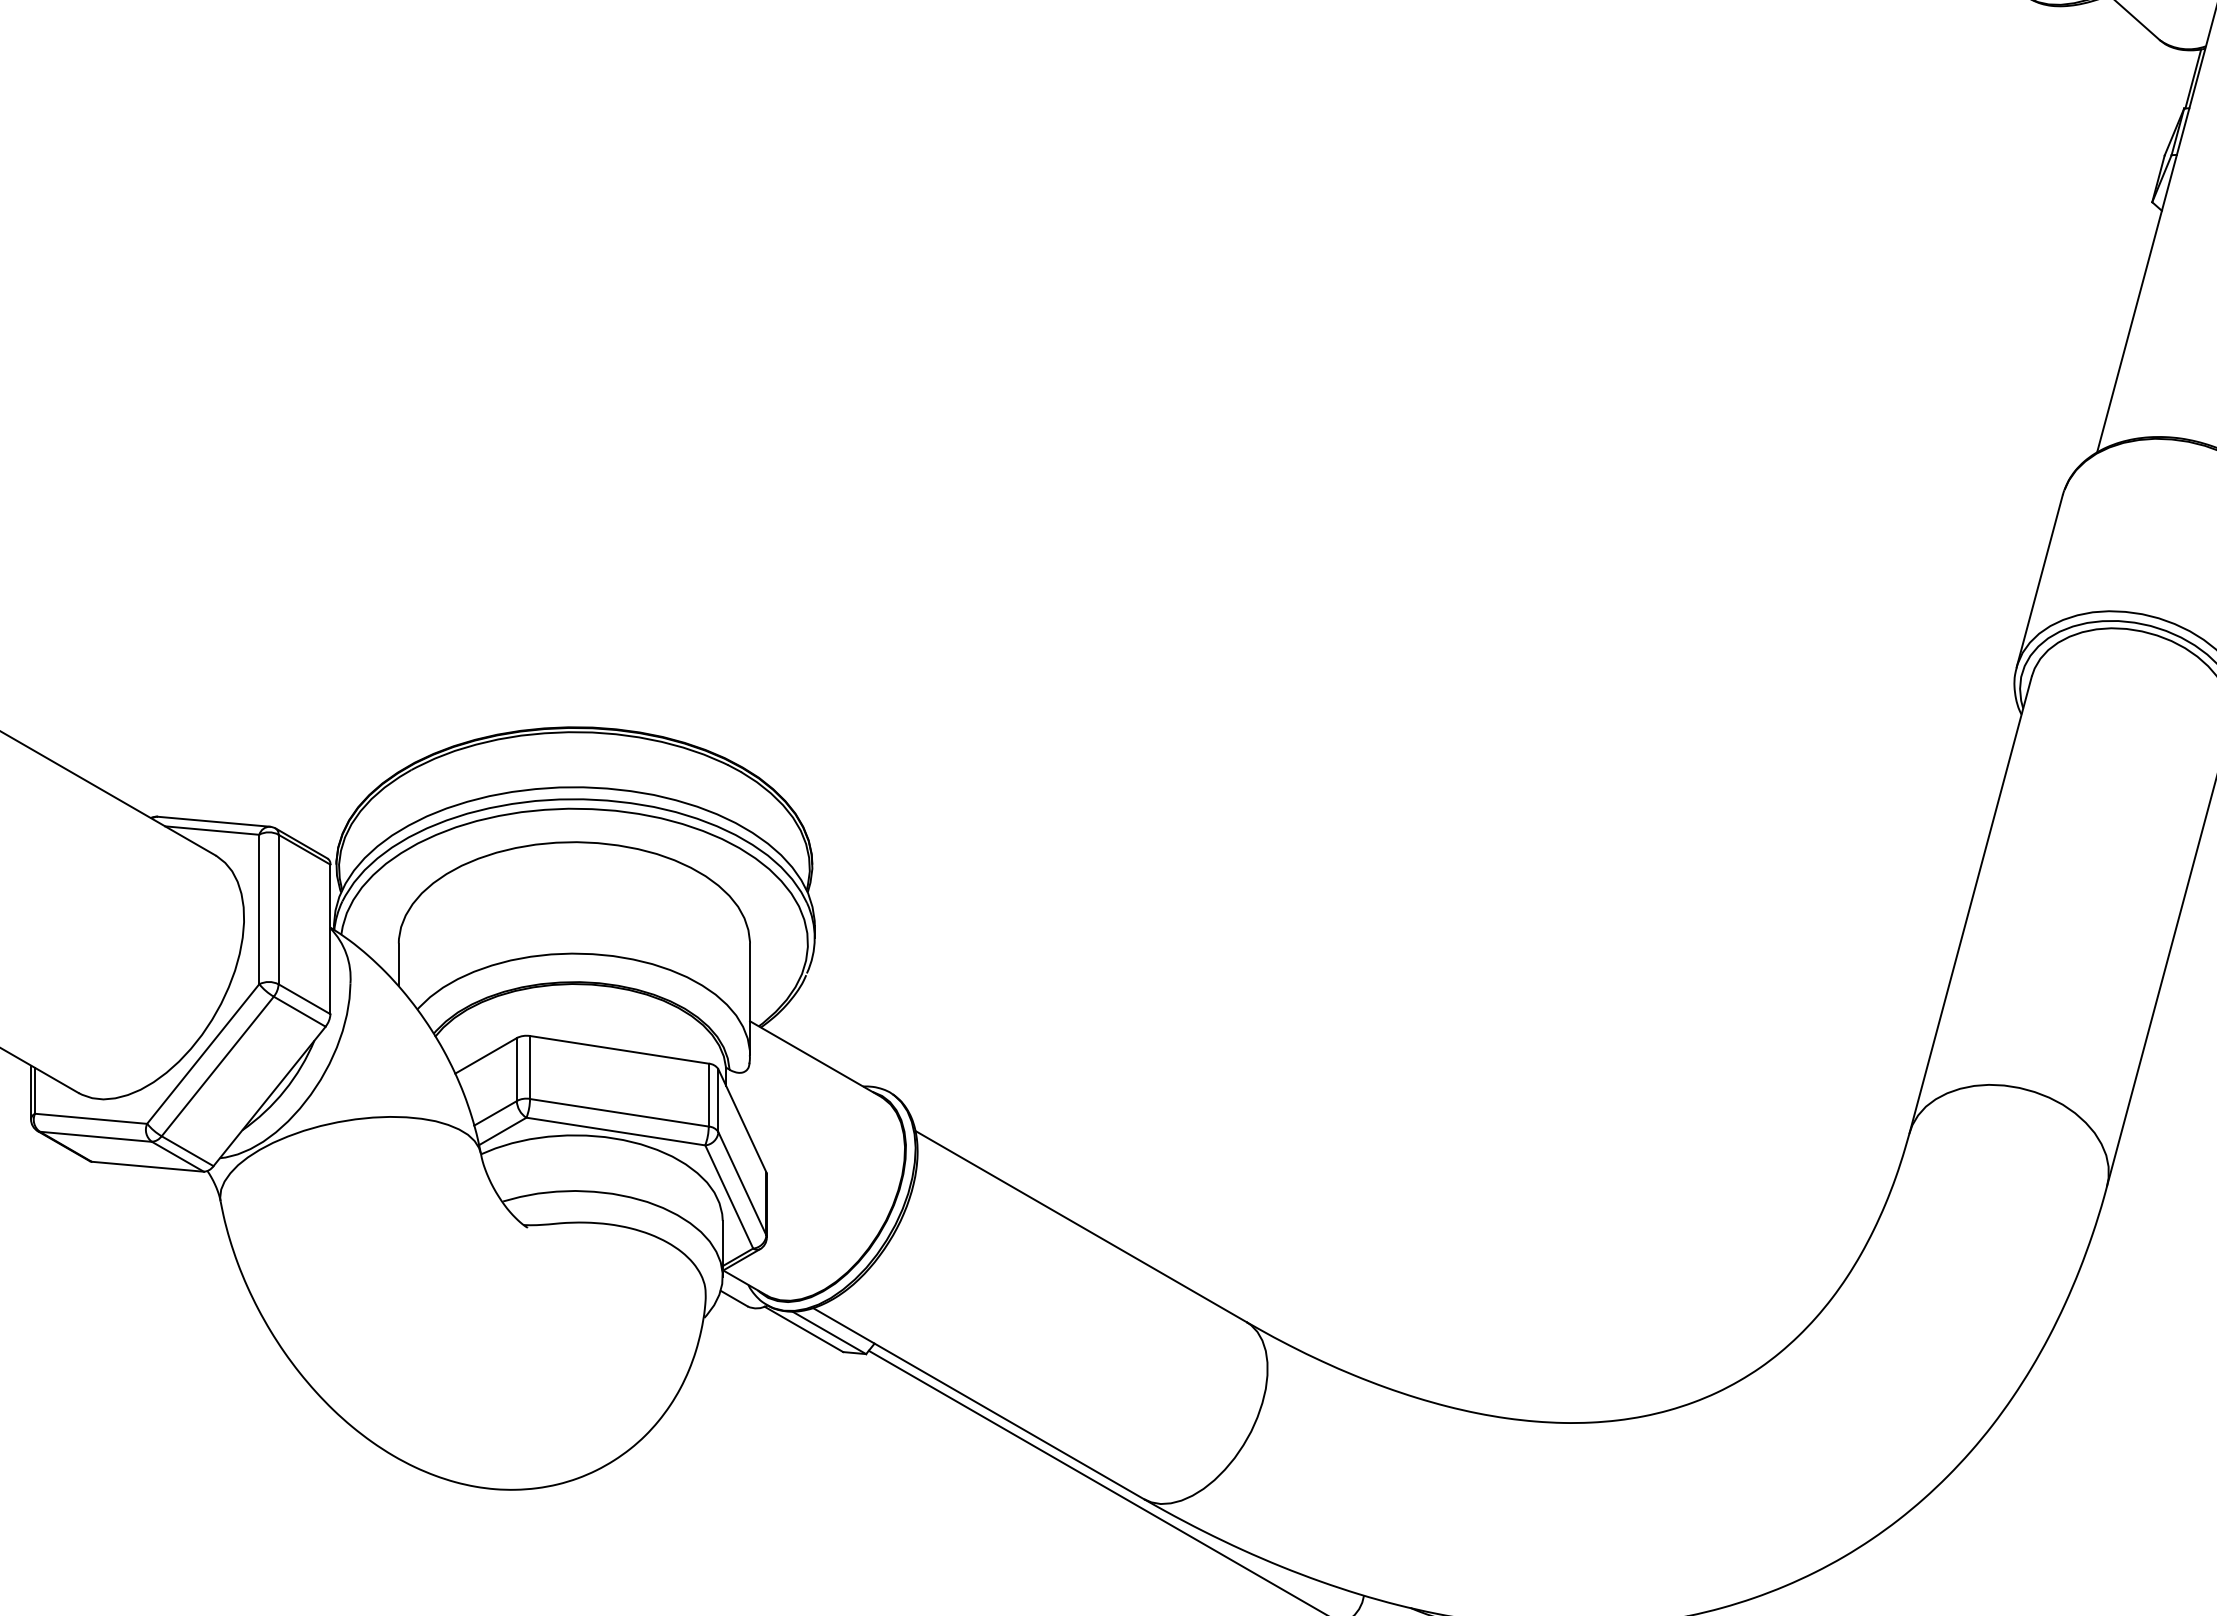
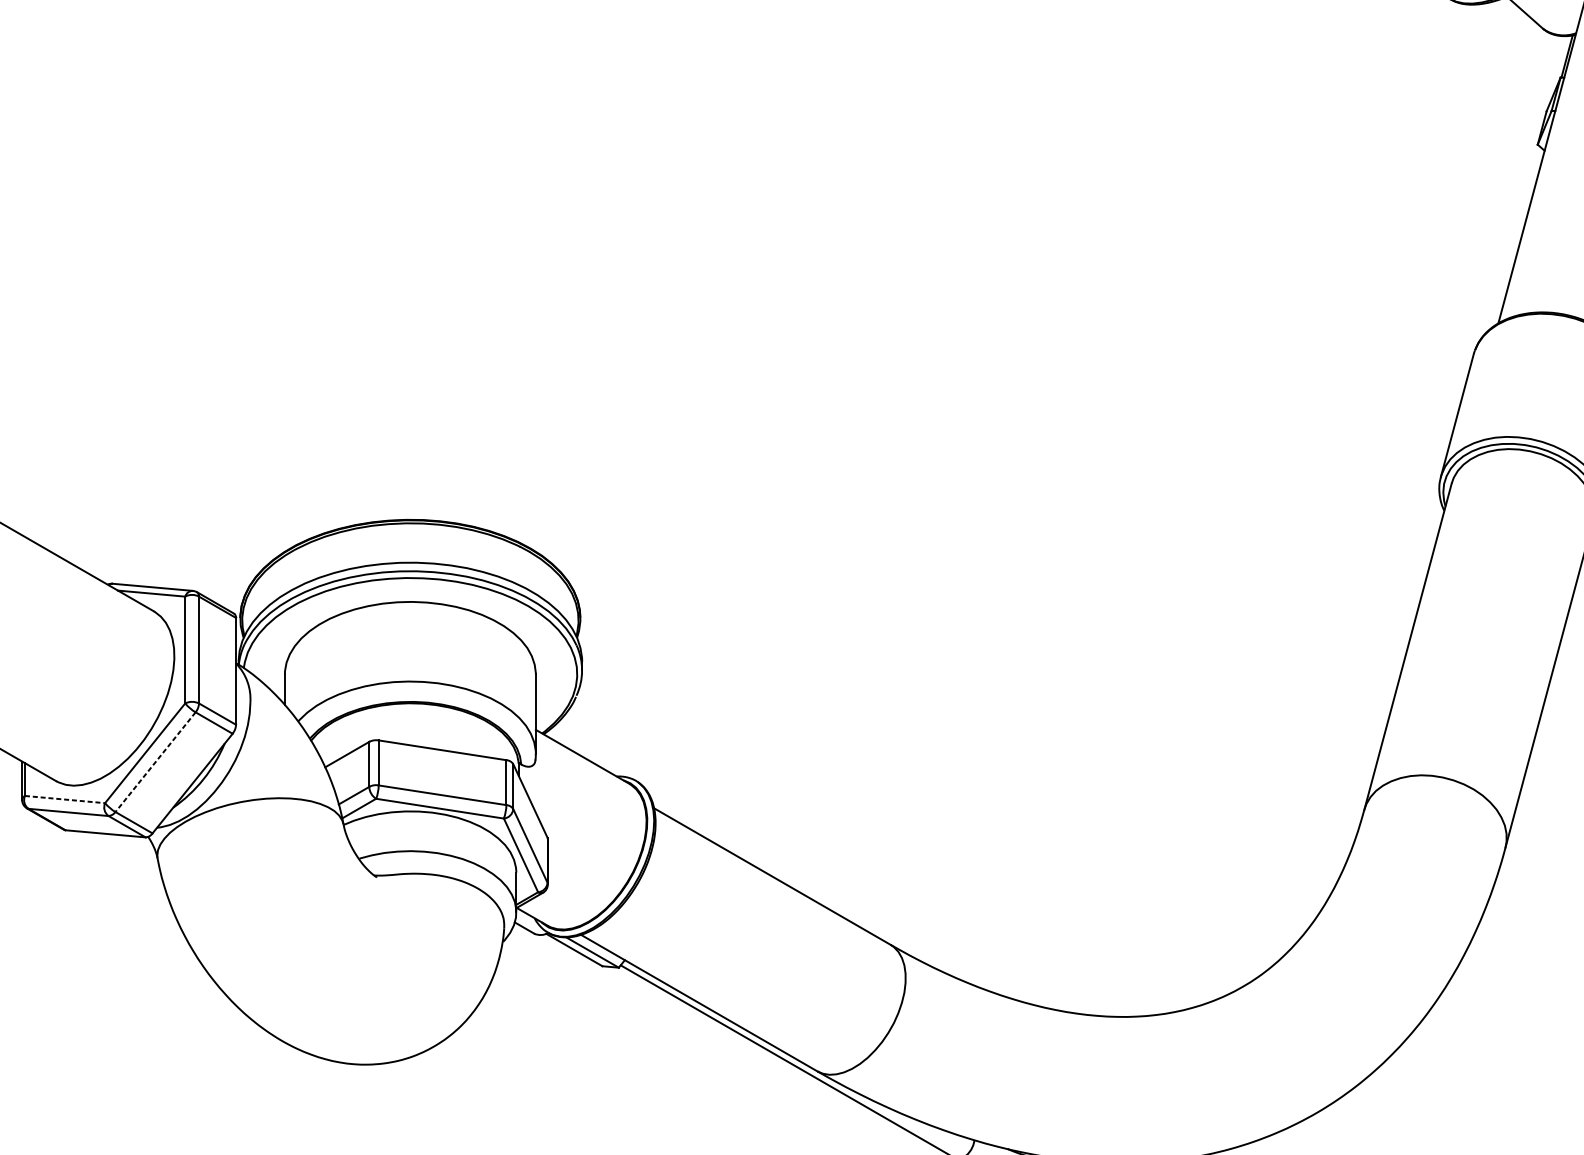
line: (217, 1066) -> (155, 762), solid -> dashed
line: (91, 1118) -> (65, 799), solid -> dashed

